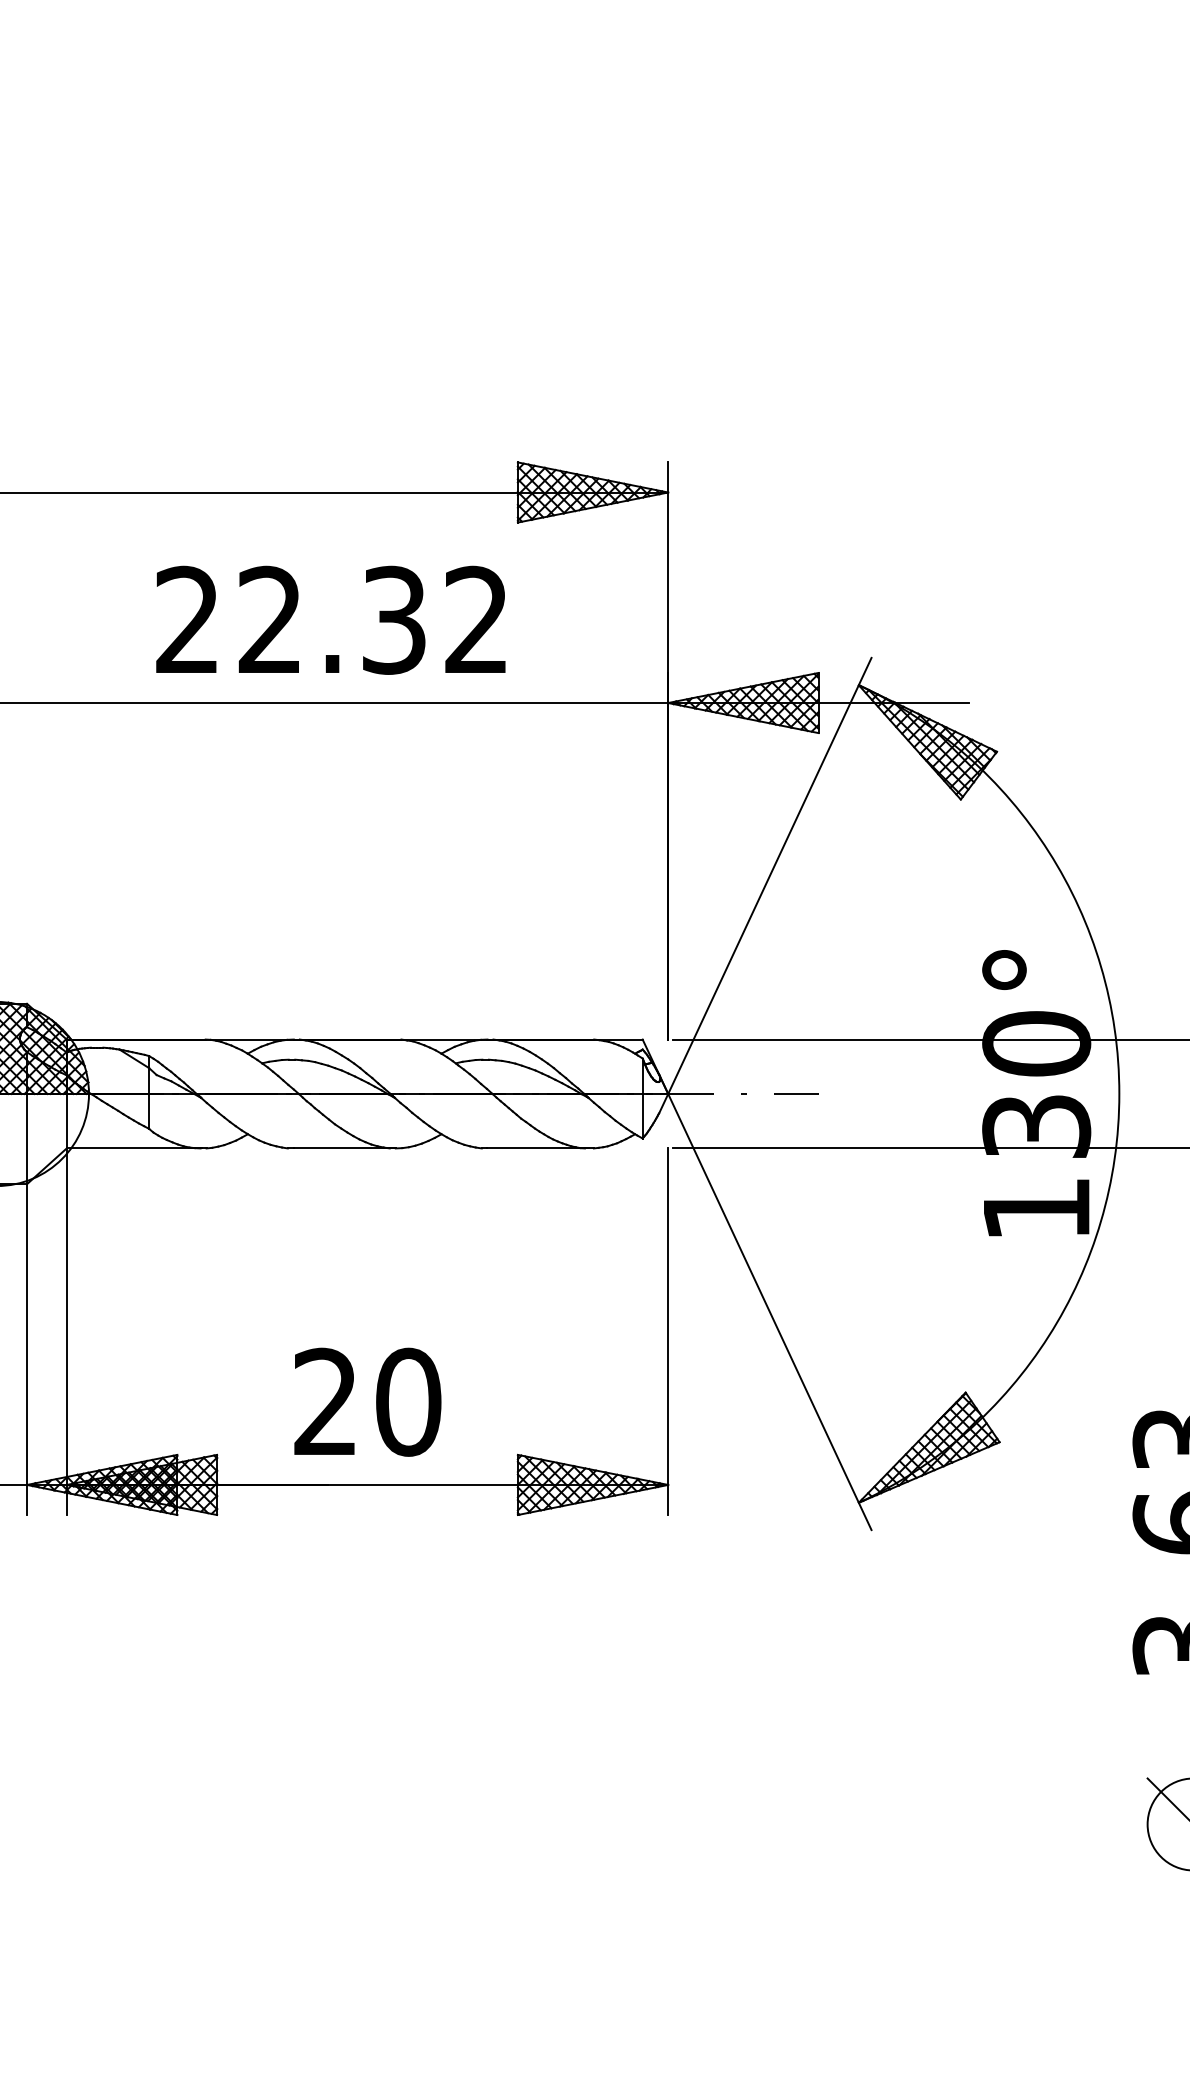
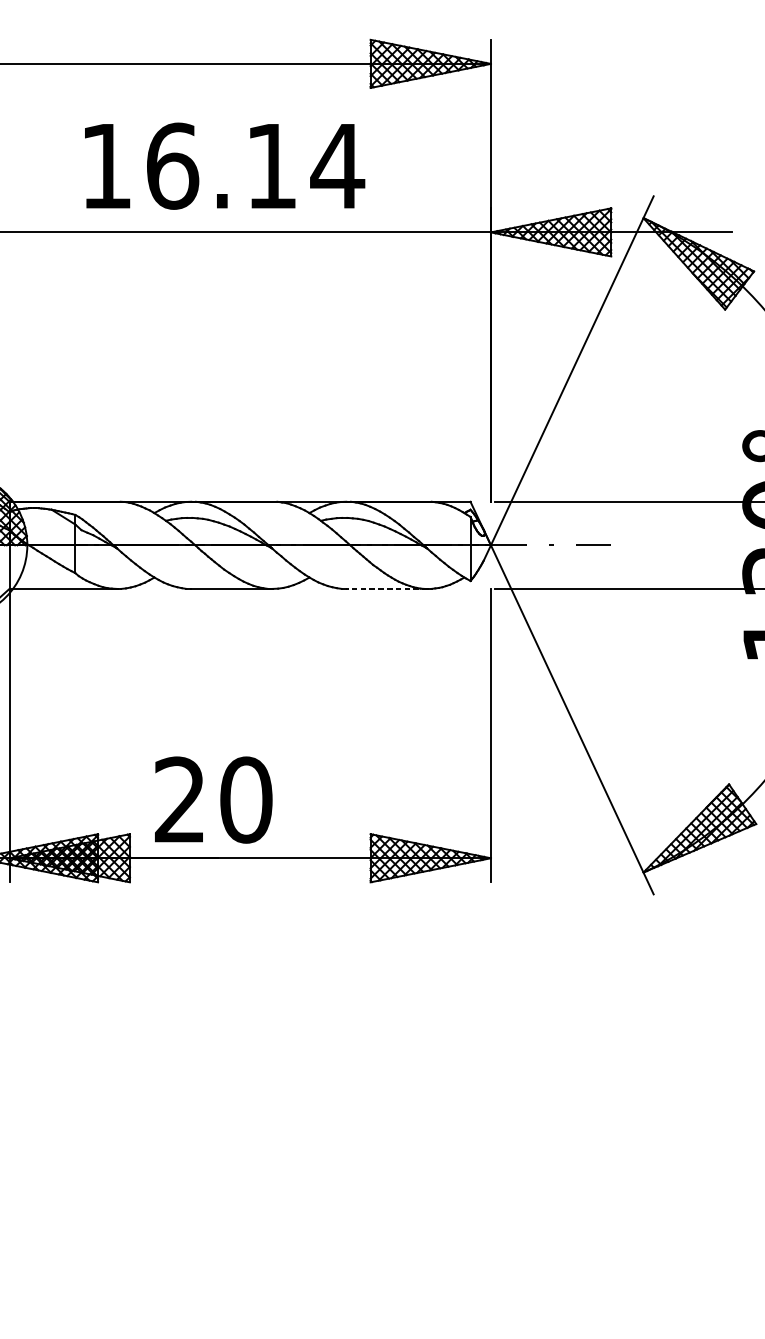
text: (333, 619) -> (223, 165), 22.32 -> 16.14
line: (538, 1148) -> (387, 588), solid -> dashed
text: (367, 1401) -> (213, 799), moved

